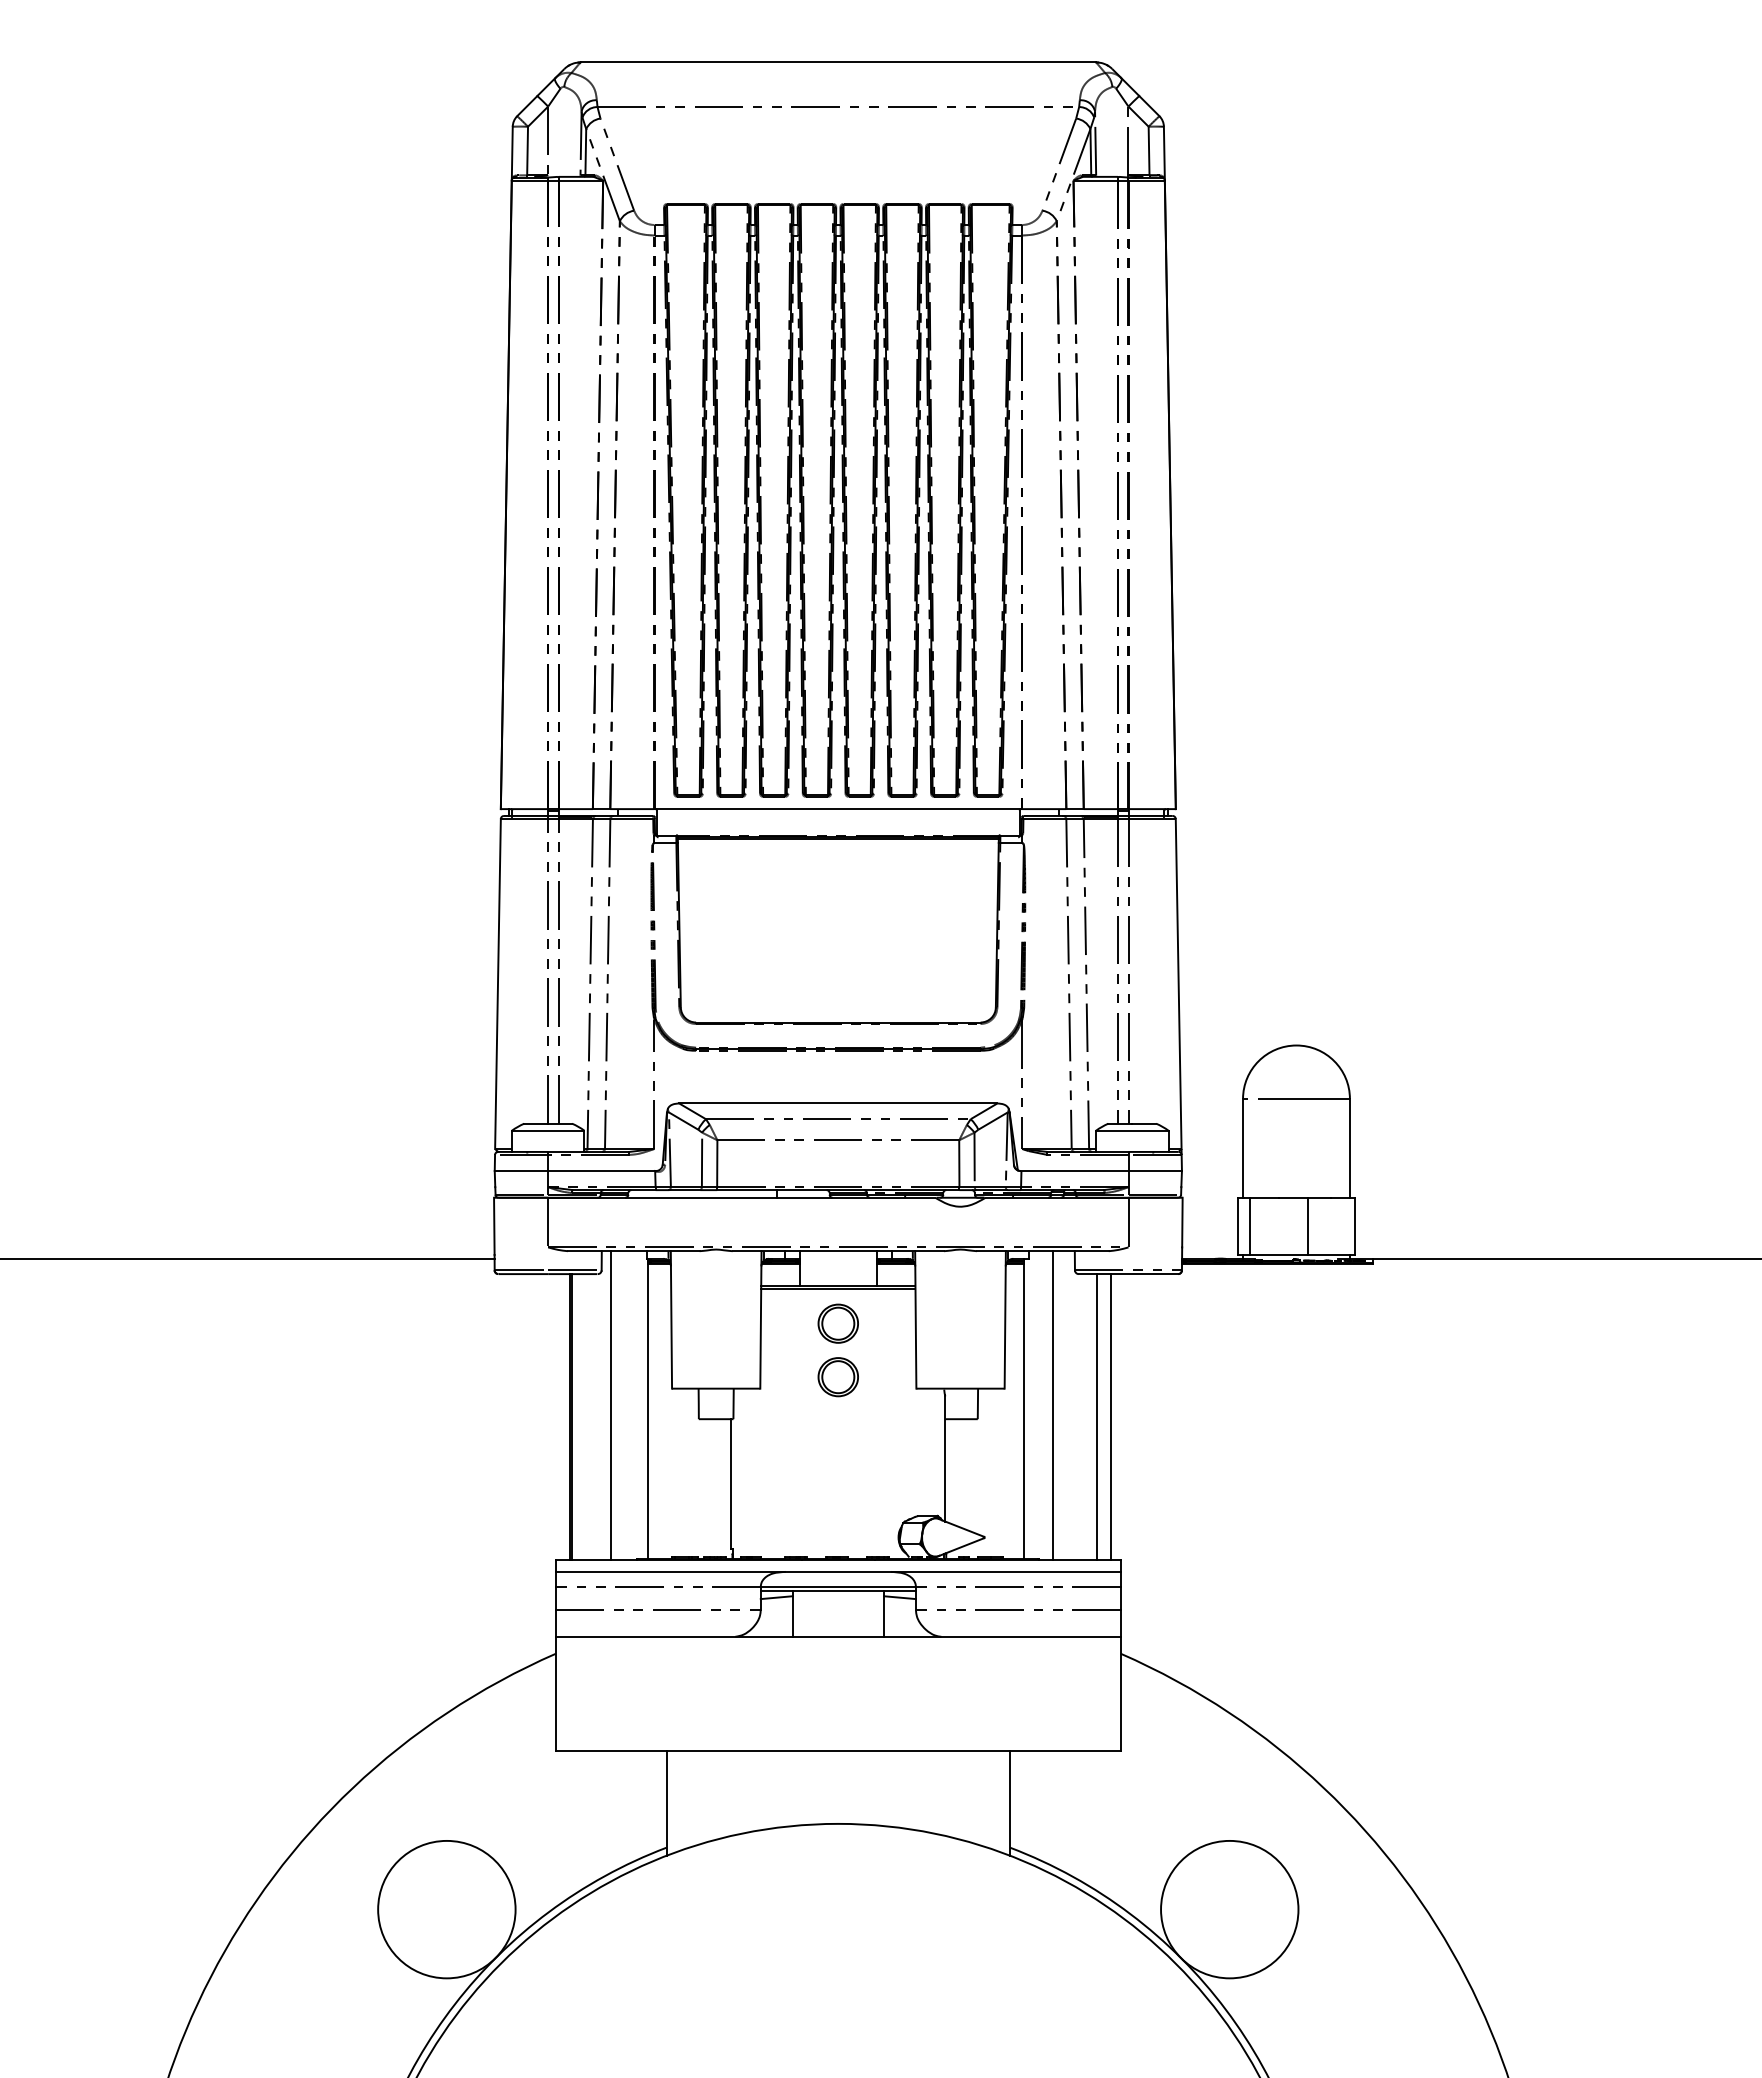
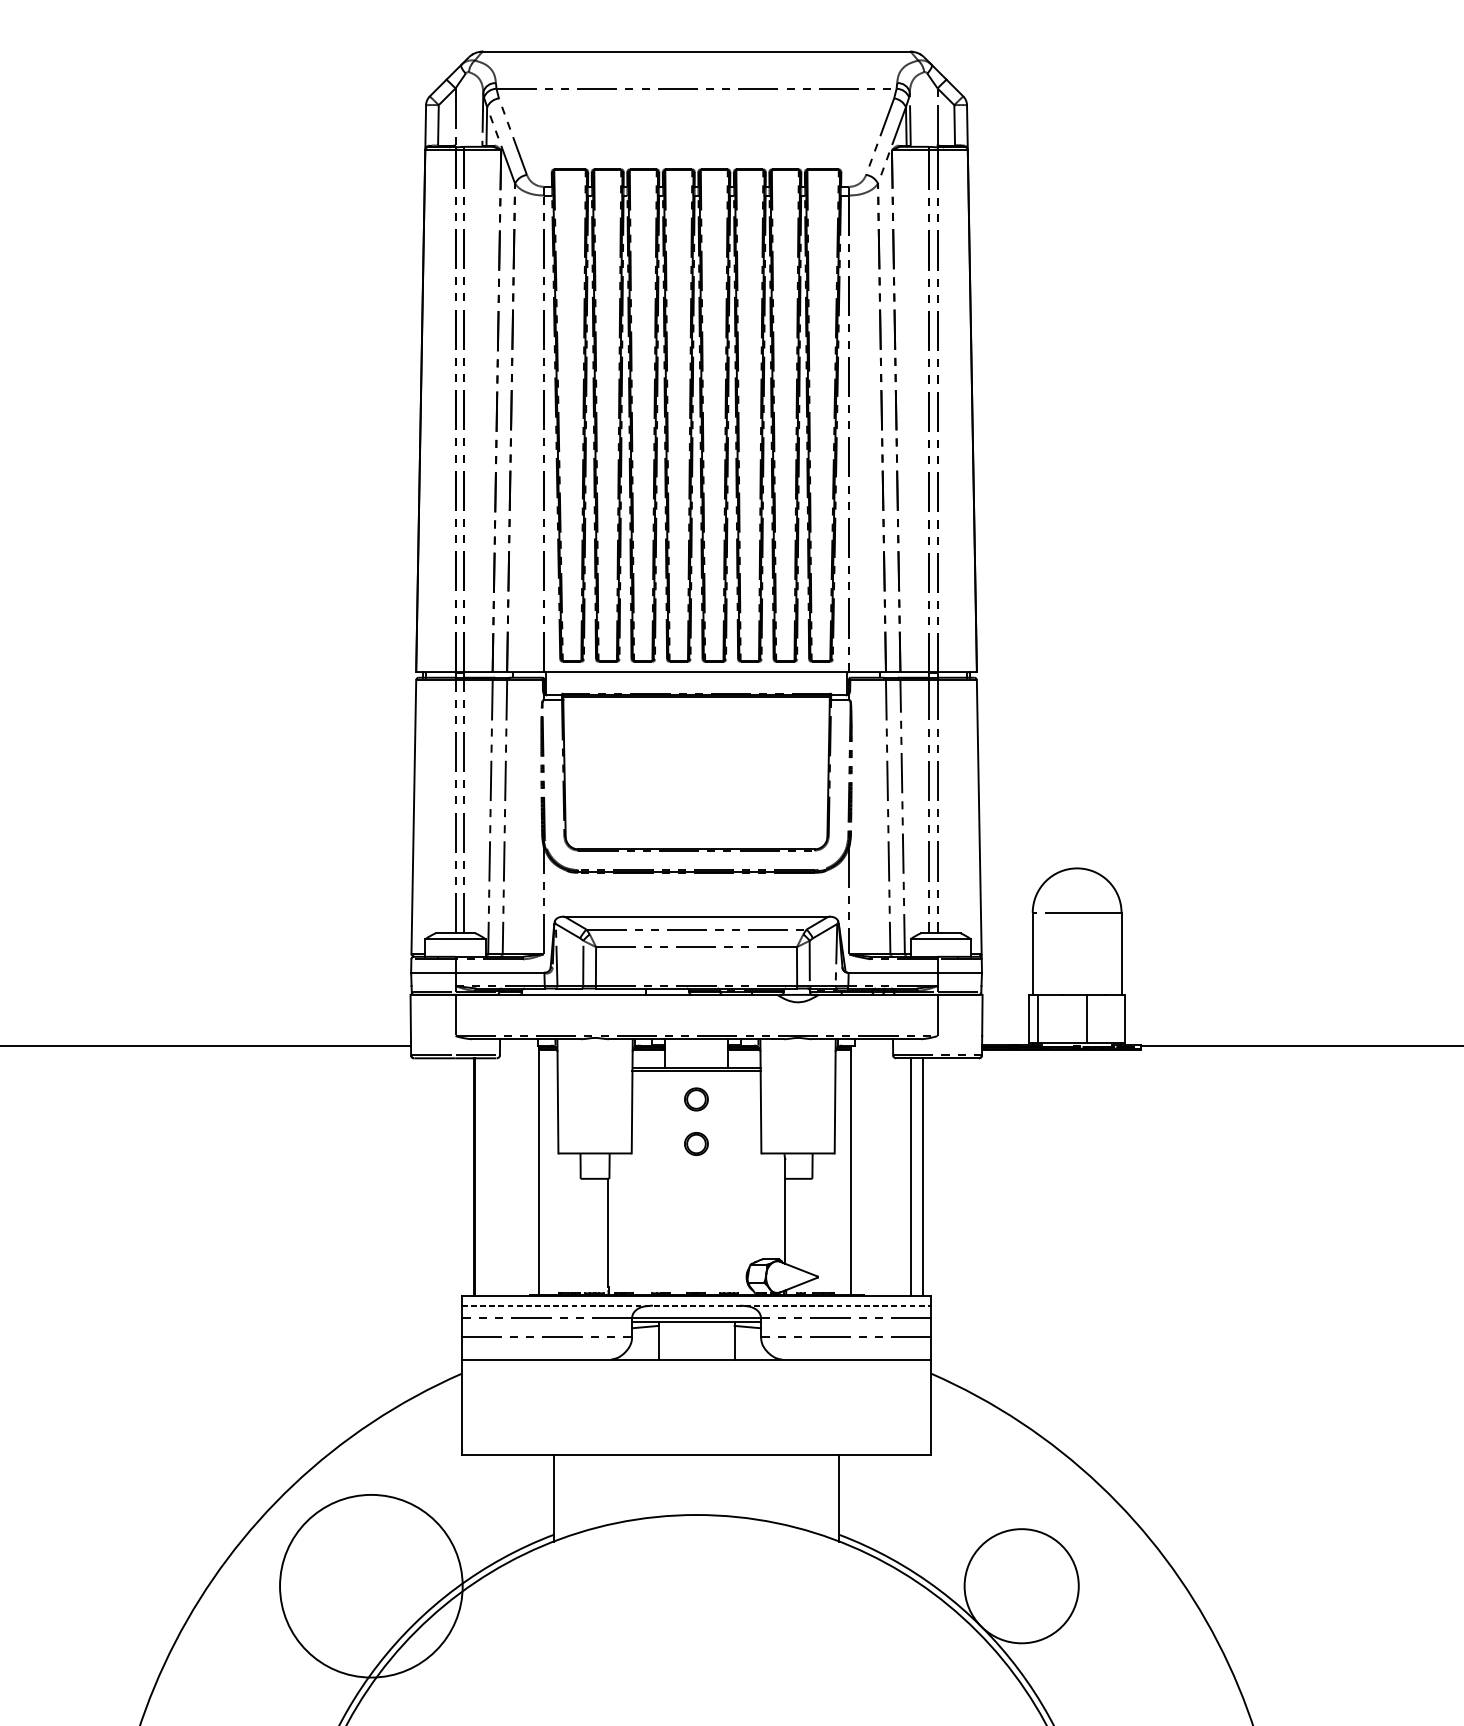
part: (837, 1323) -> (695, 1099), size x0.7
part: (837, 1377) -> (695, 1144), size x0.7
line: (610, 1405) -> (507, 1167), removed
line: (1053, 1405) -> (875, 1167), removed
line: (838, 1571) -> (696, 1305), solid -> dashed
circle: (446, 1909) -> (371, 1586), size x1.6

